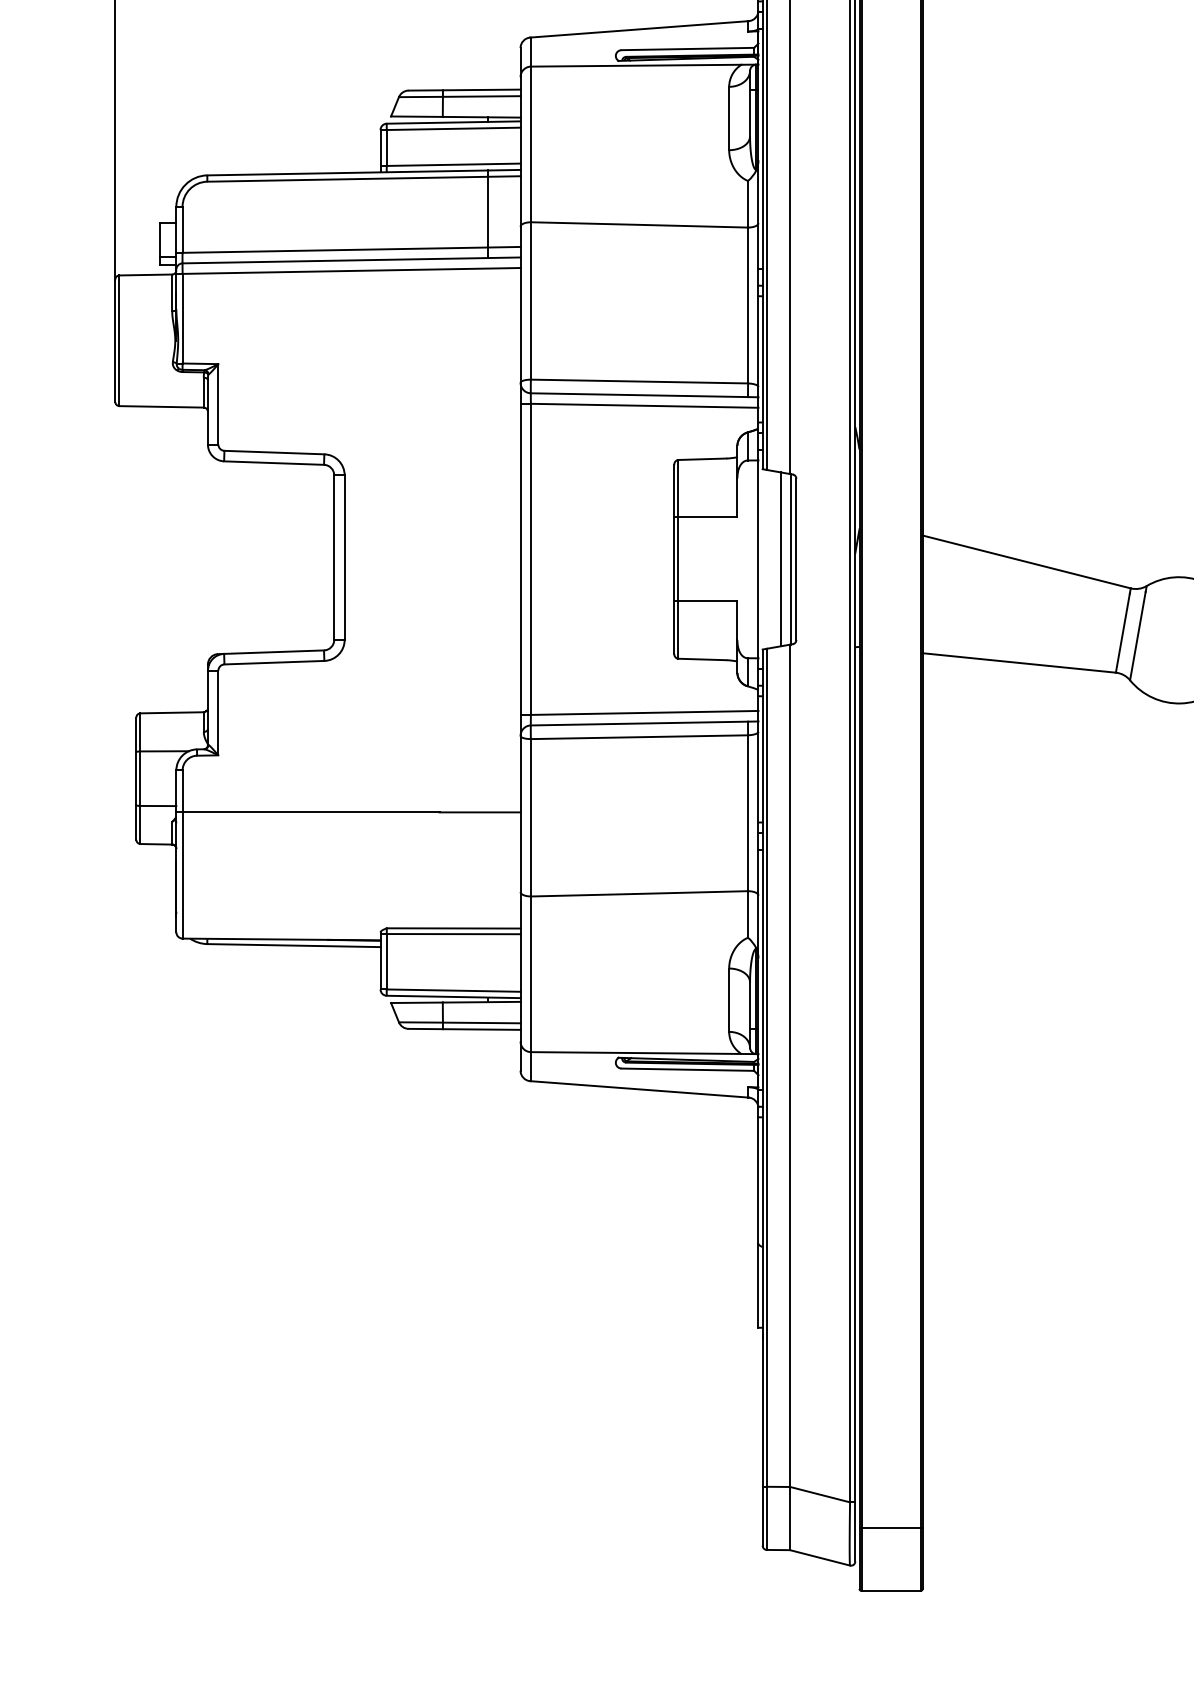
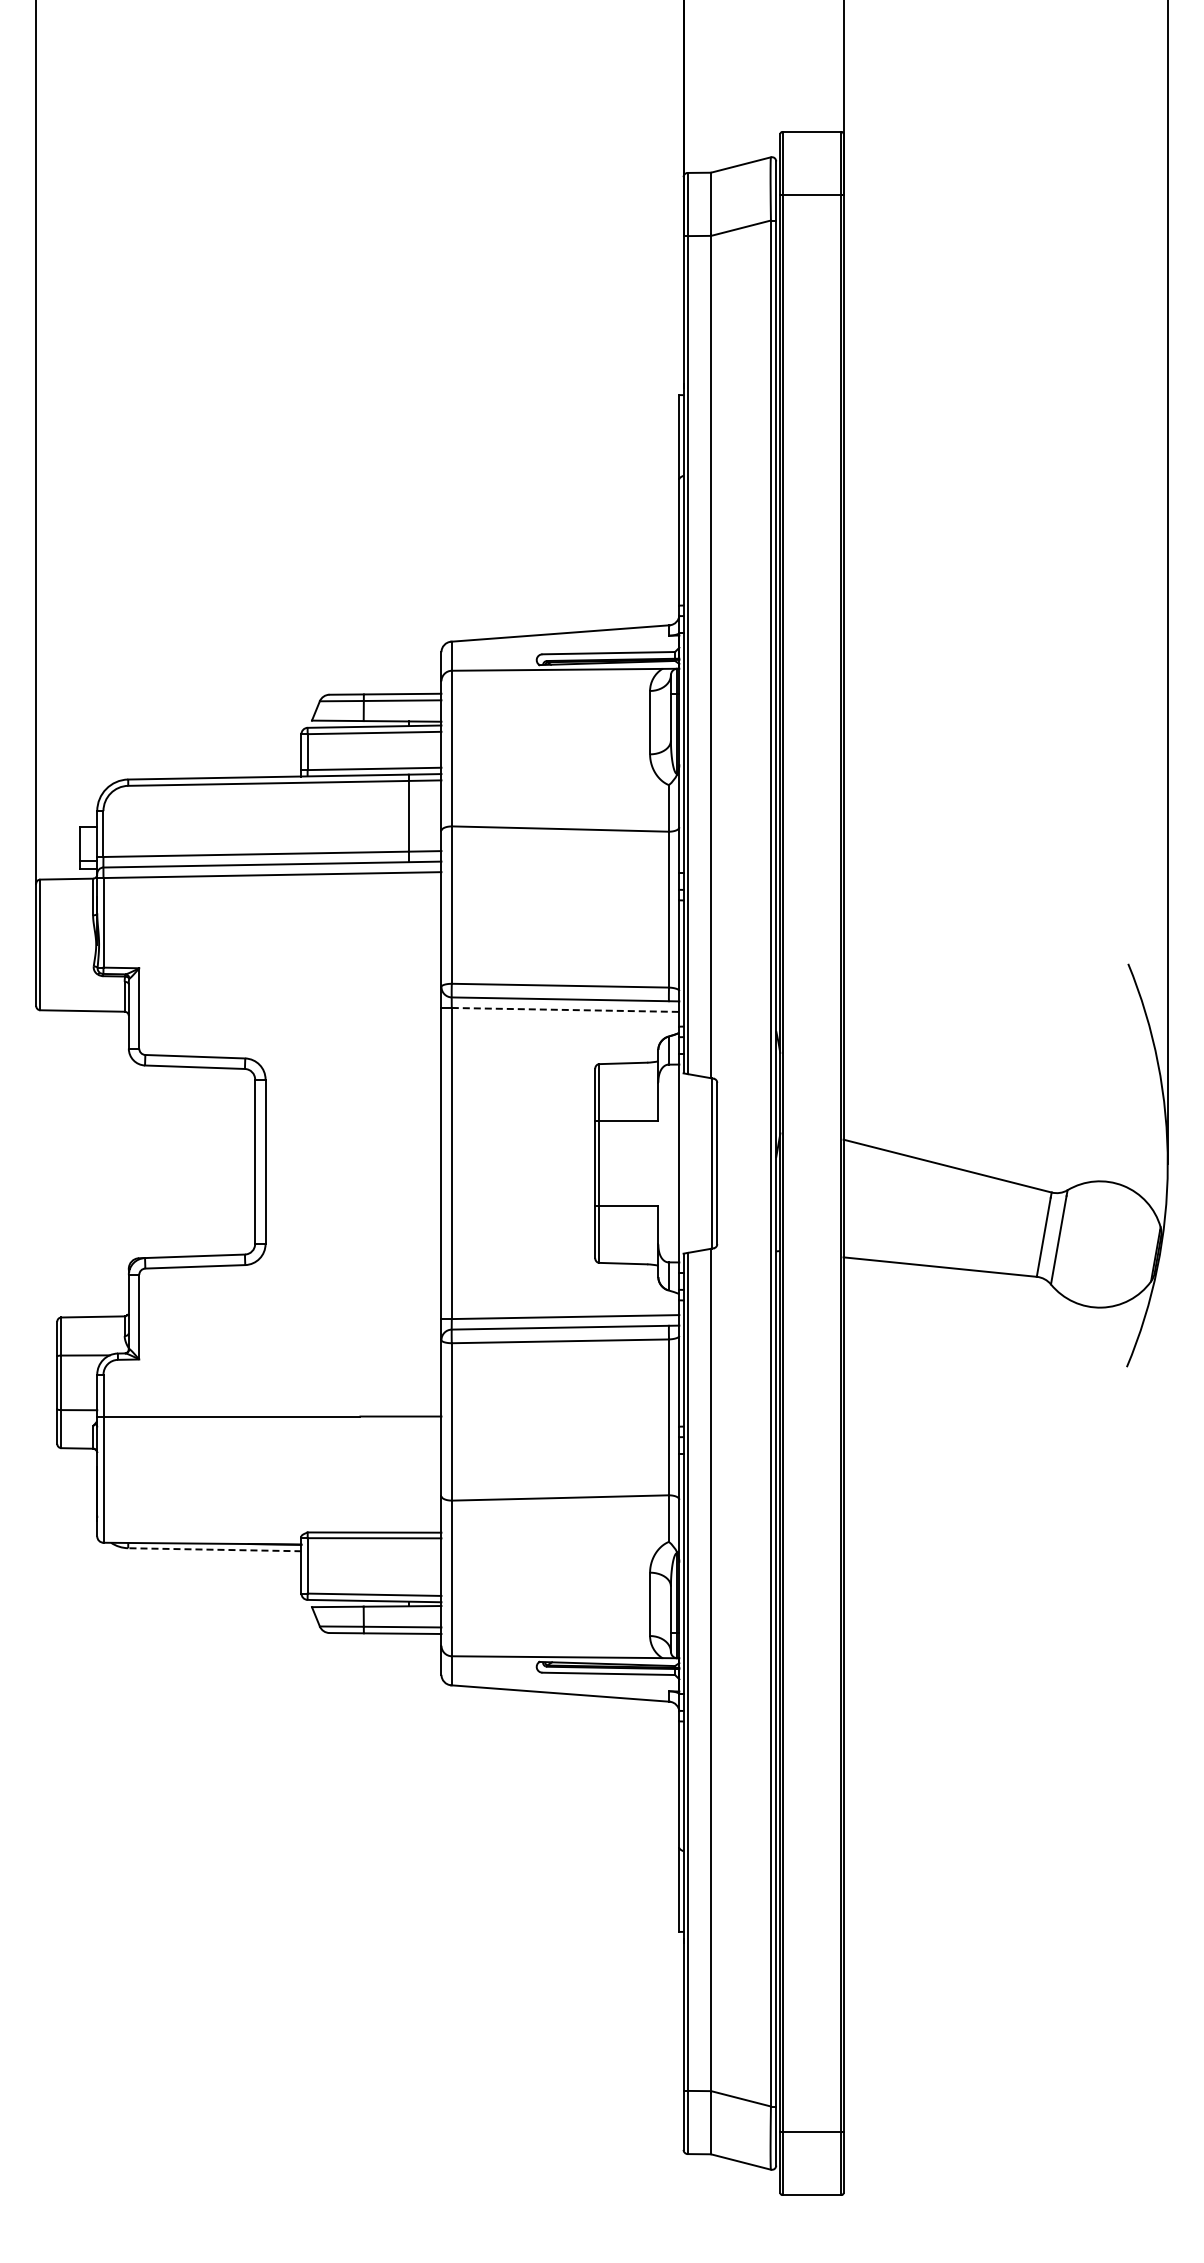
line: (644, 405) -> (565, 1009), solid -> dashed
line: (780, 559) -> (701, 1163), removed
line: (293, 945) -> (214, 1549), solid -> dashed

